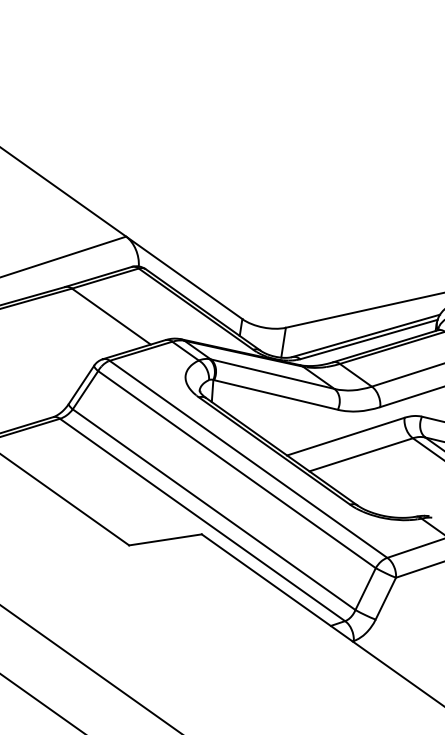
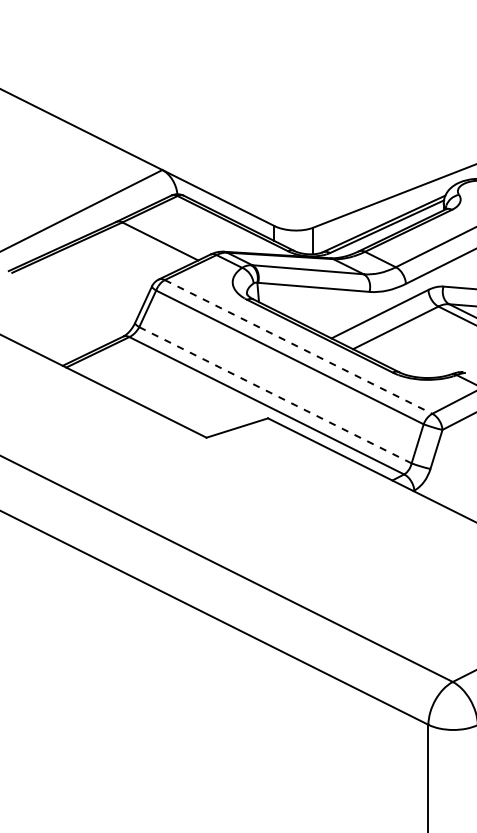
line: (248, 458) -> (298, 346), solid -> dashed
line: (214, 509) -> (275, 395), solid -> dashed

